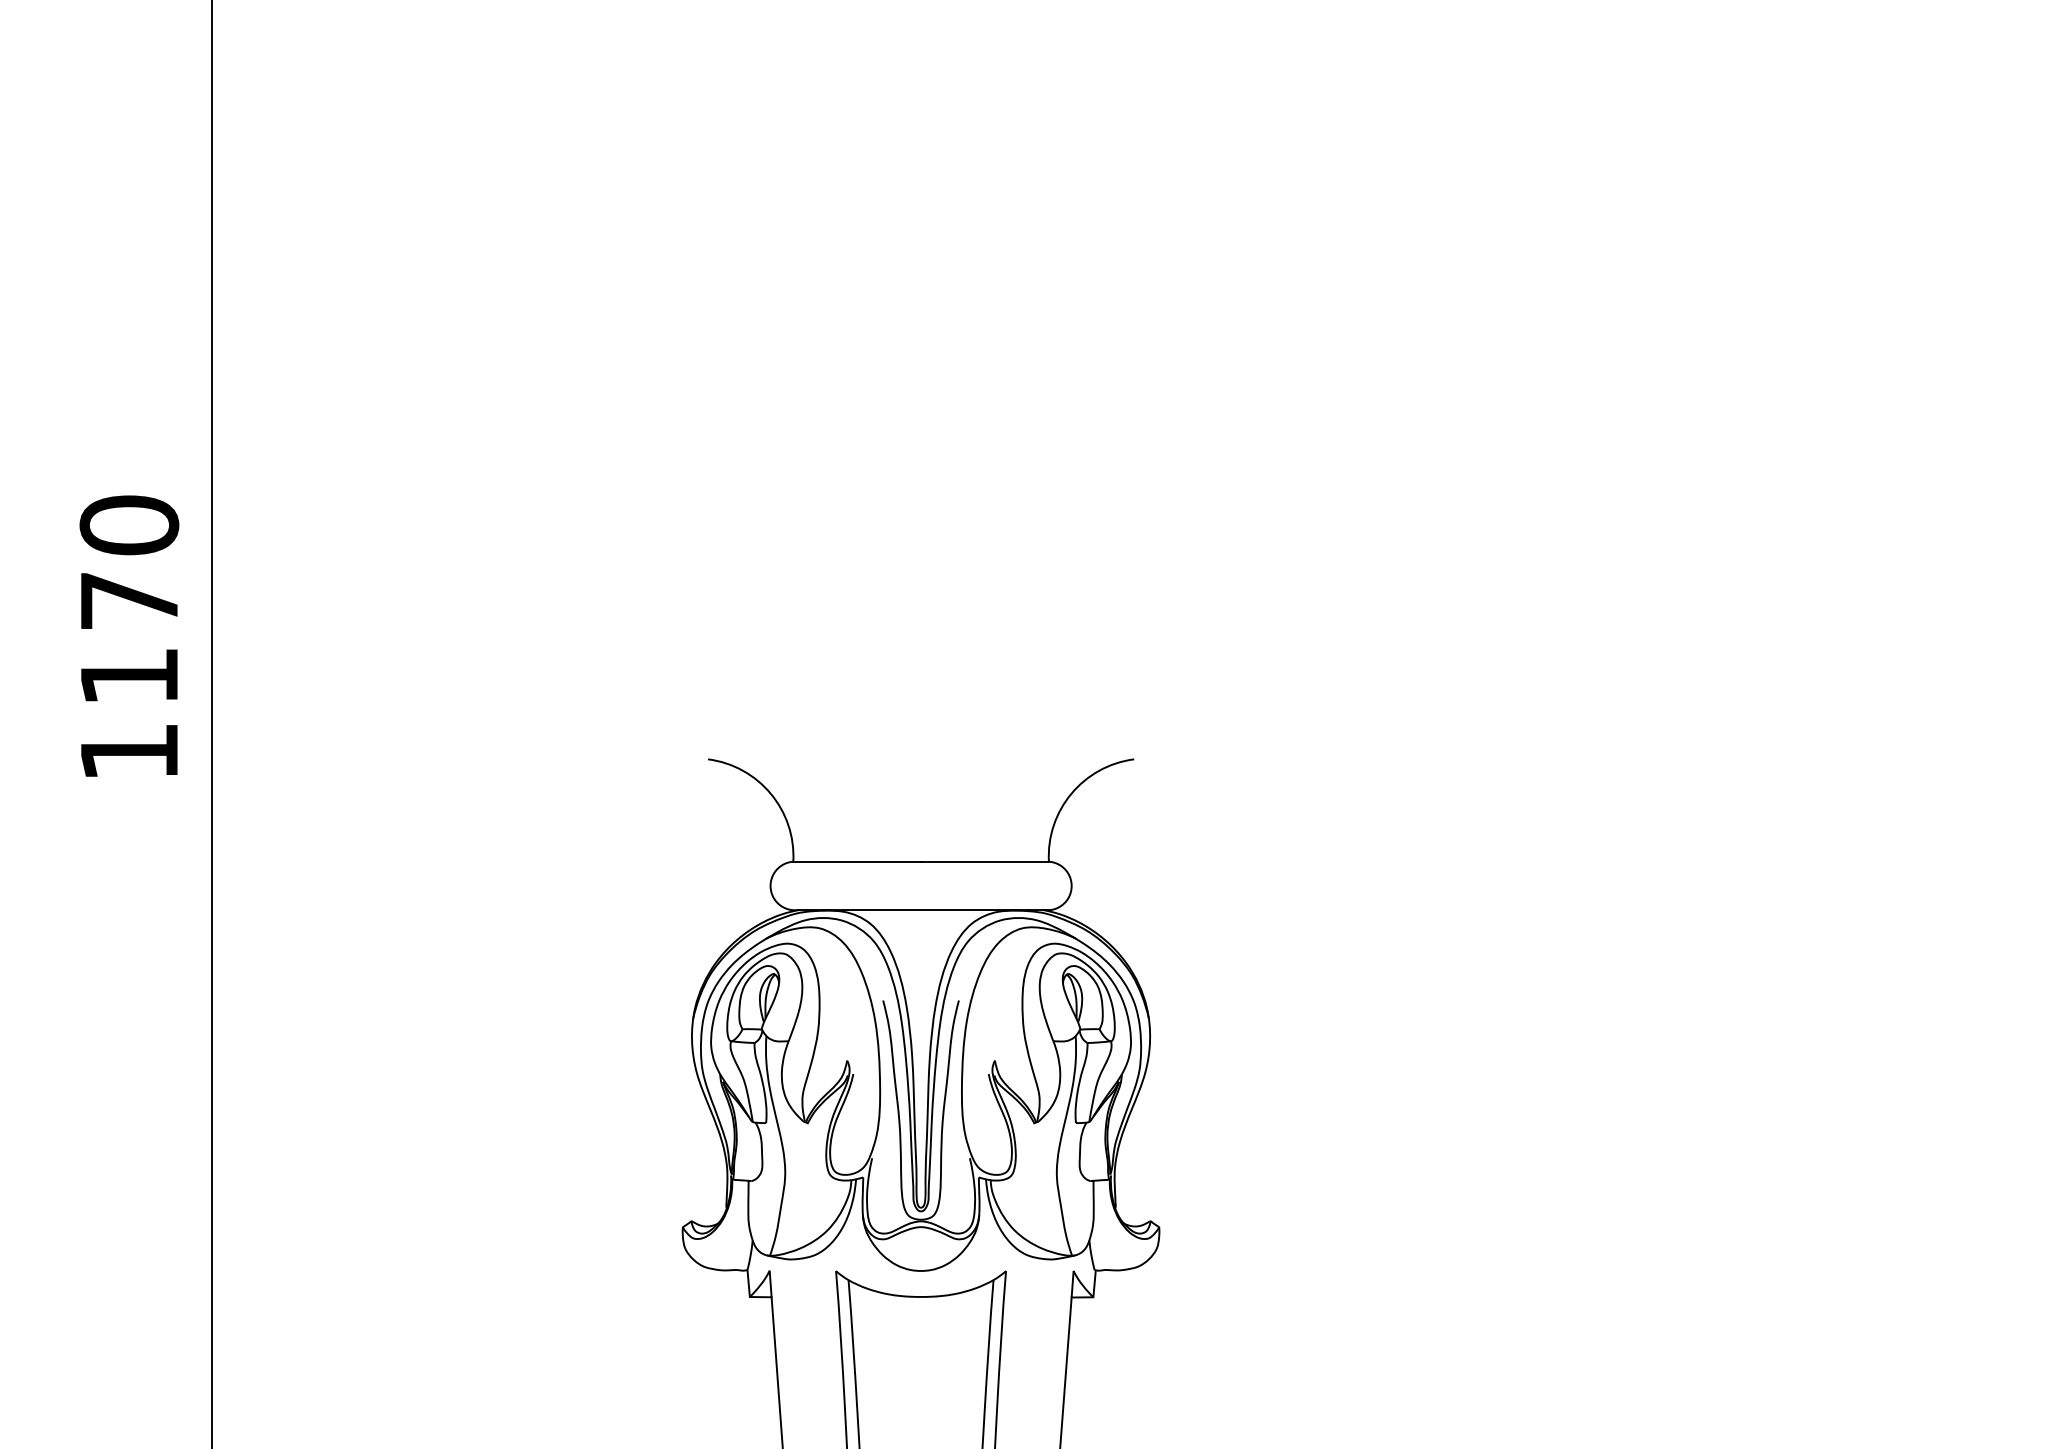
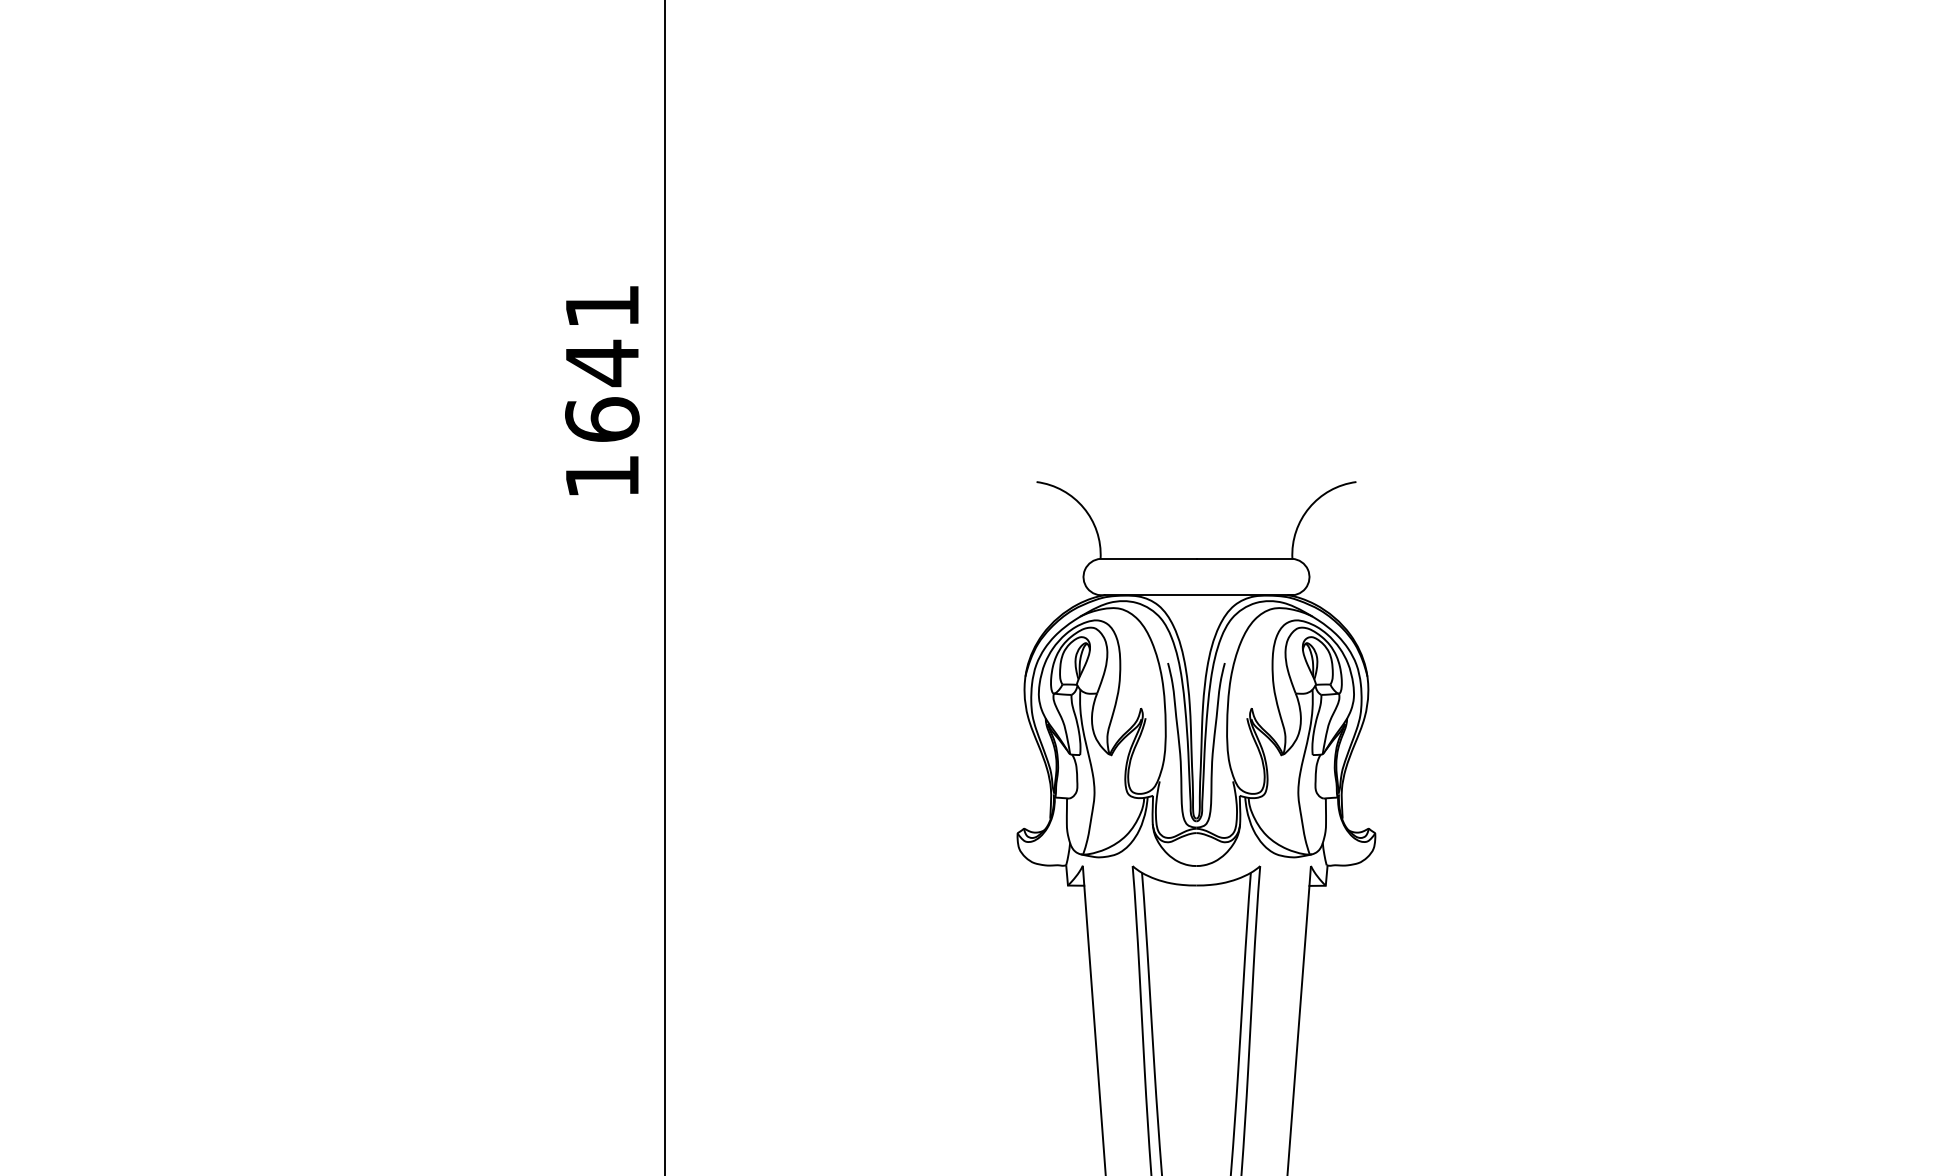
text: (129, 600) -> (602, 362), 1170 -> 1641

